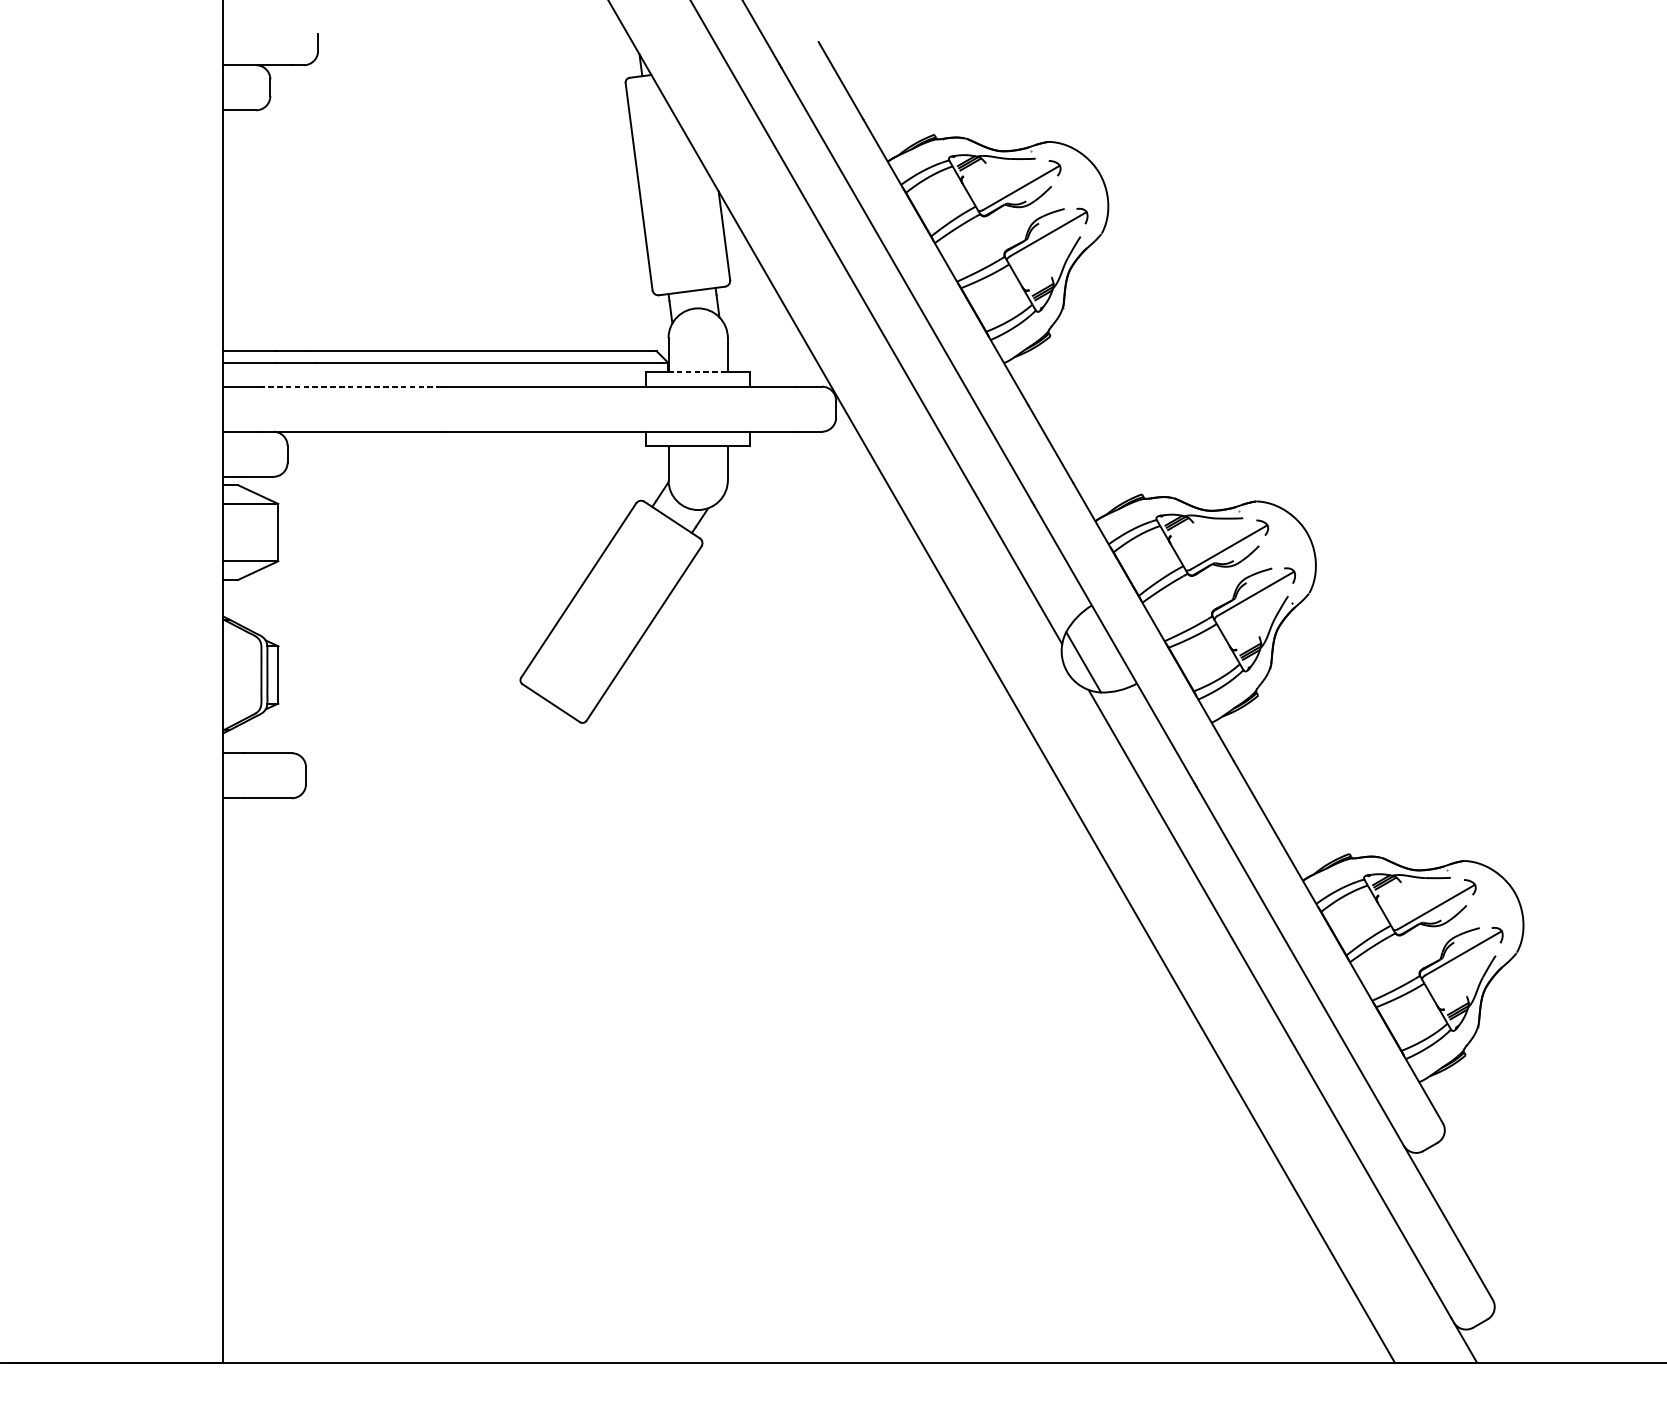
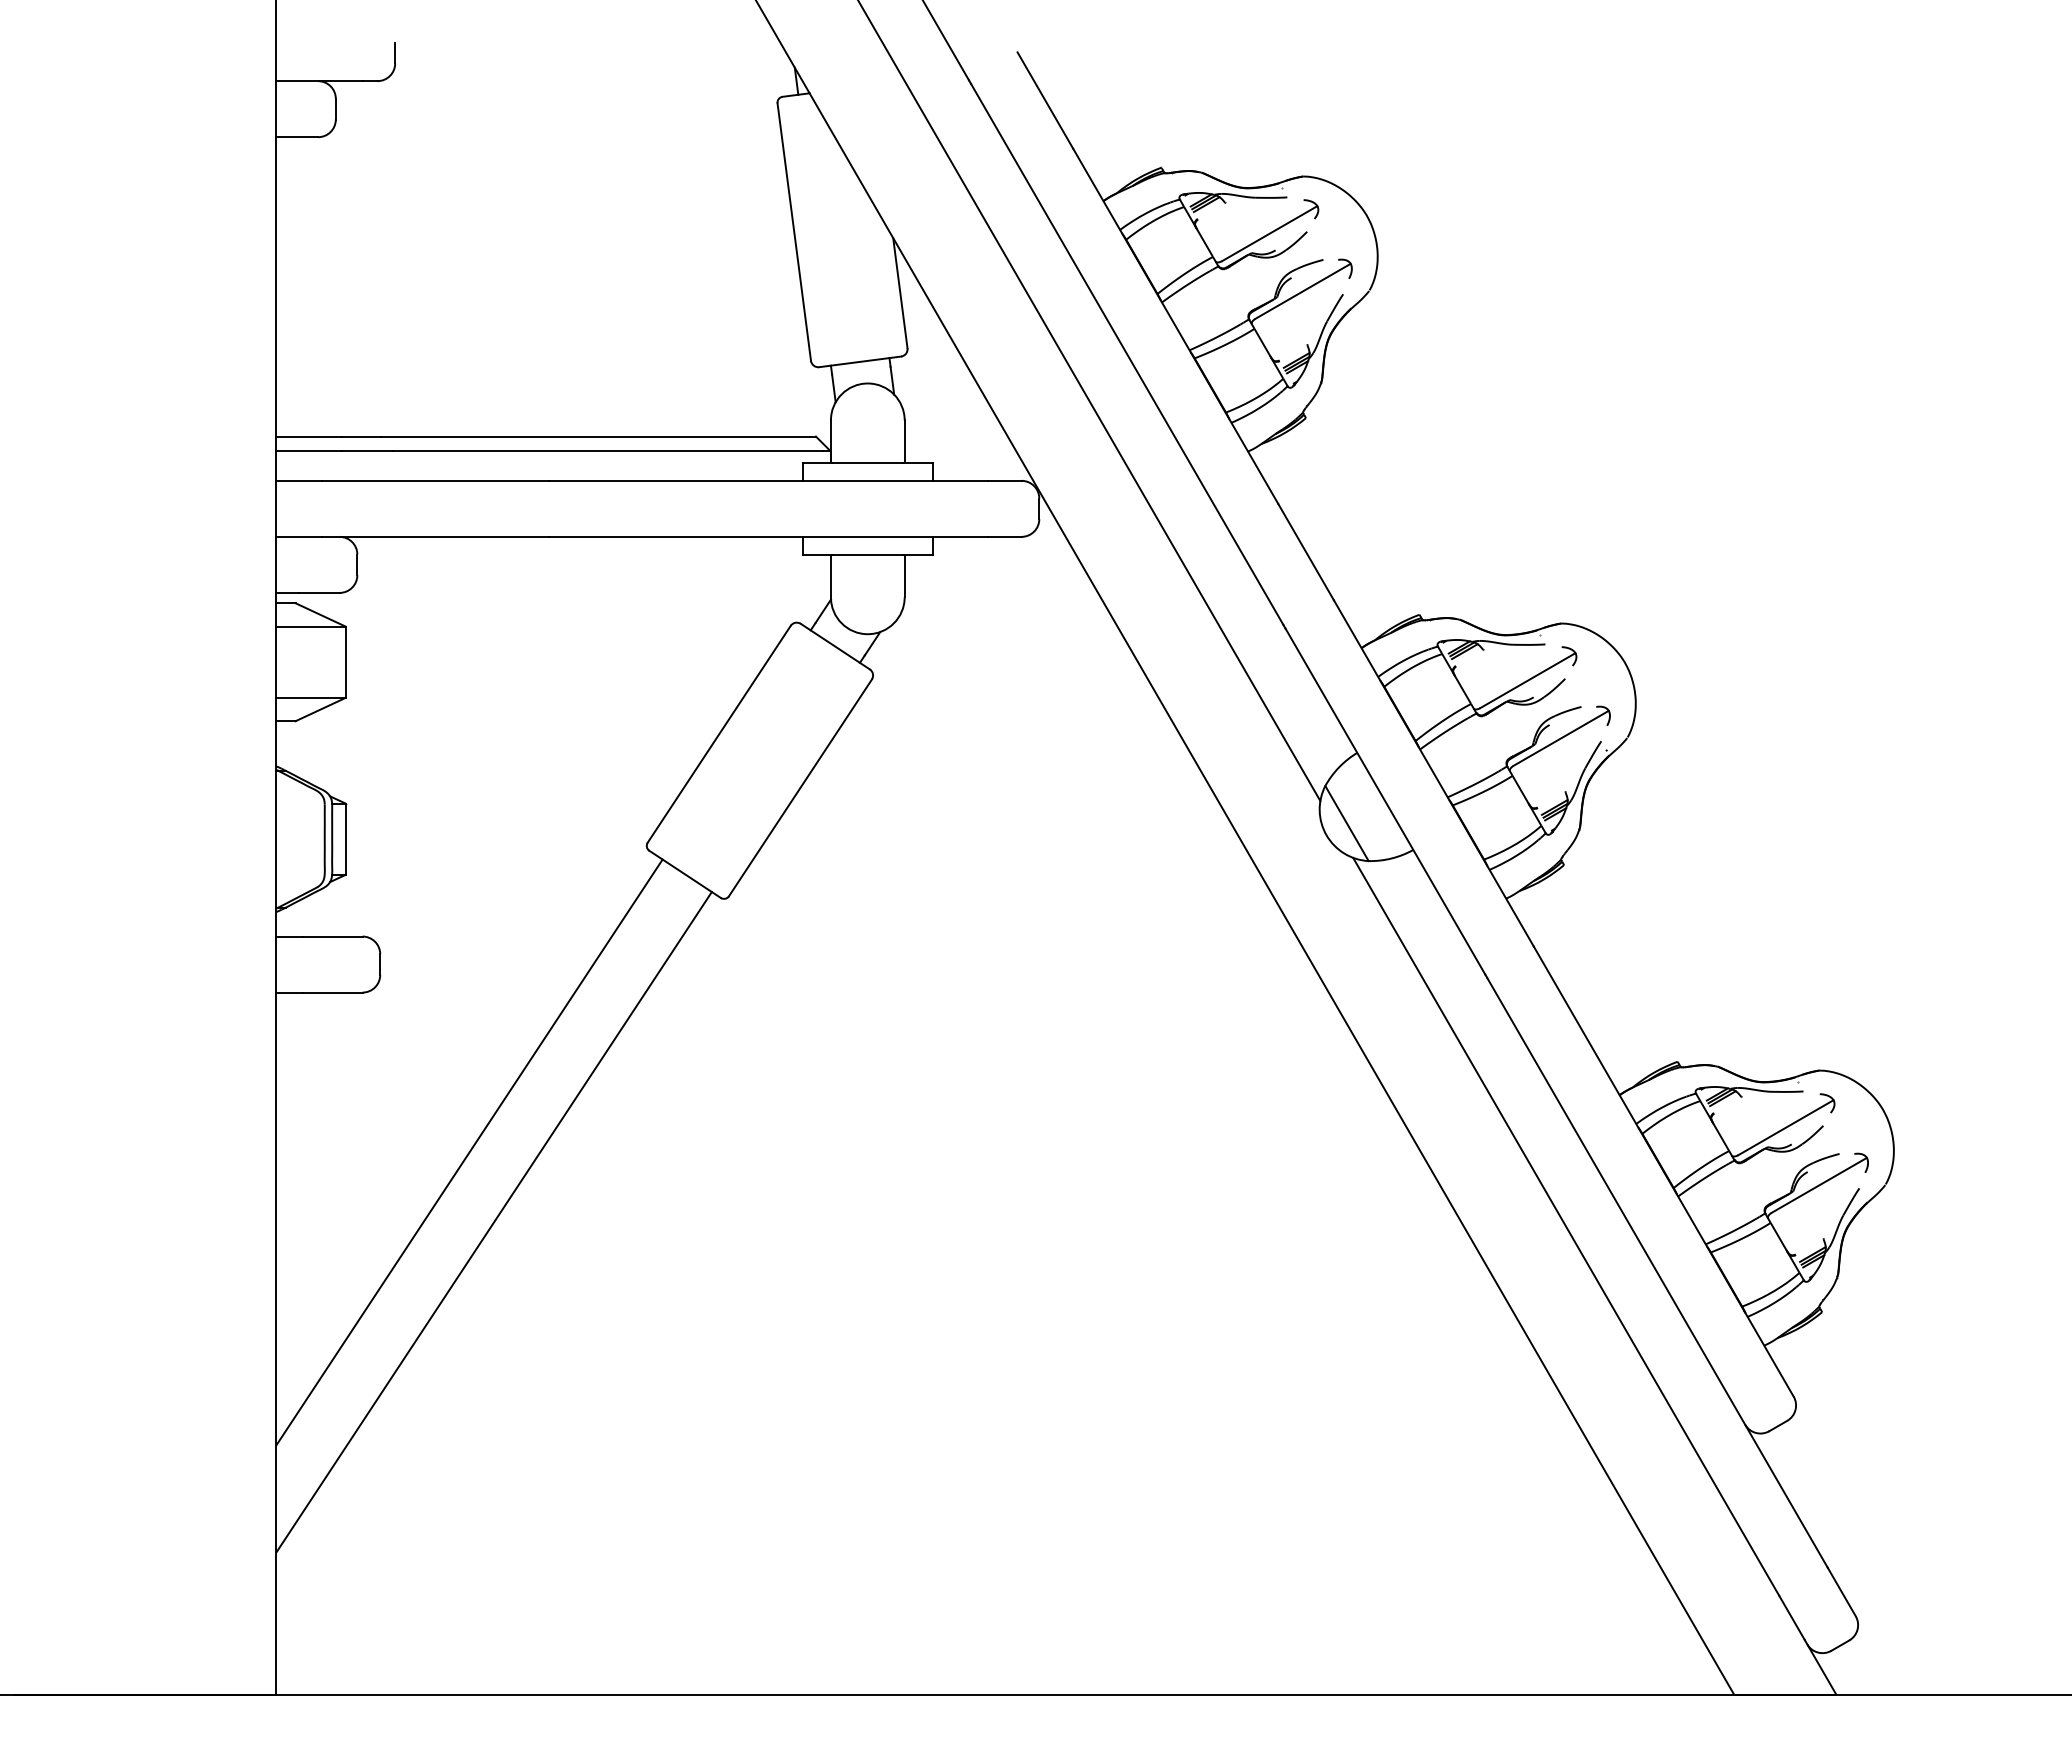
line: (697, 372) -> (867, 463), dashed -> solid
line: (350, 386) -> (435, 480), dashed -> solid
line: (377, 926) -> (469, 1152), added
line: (397, 983) -> (493, 1222), added

